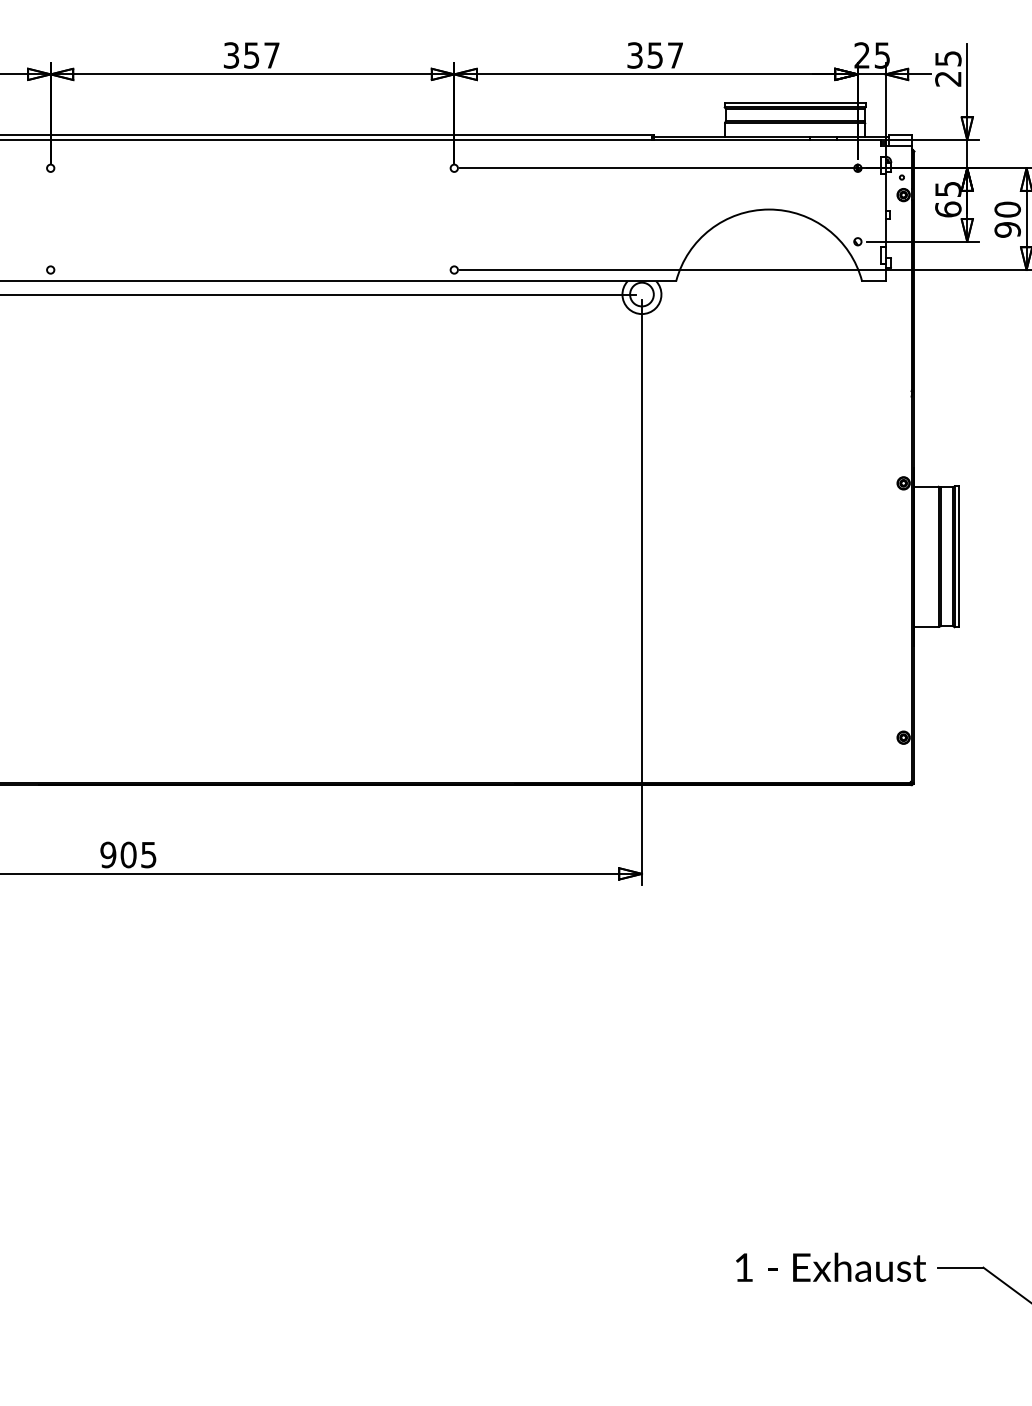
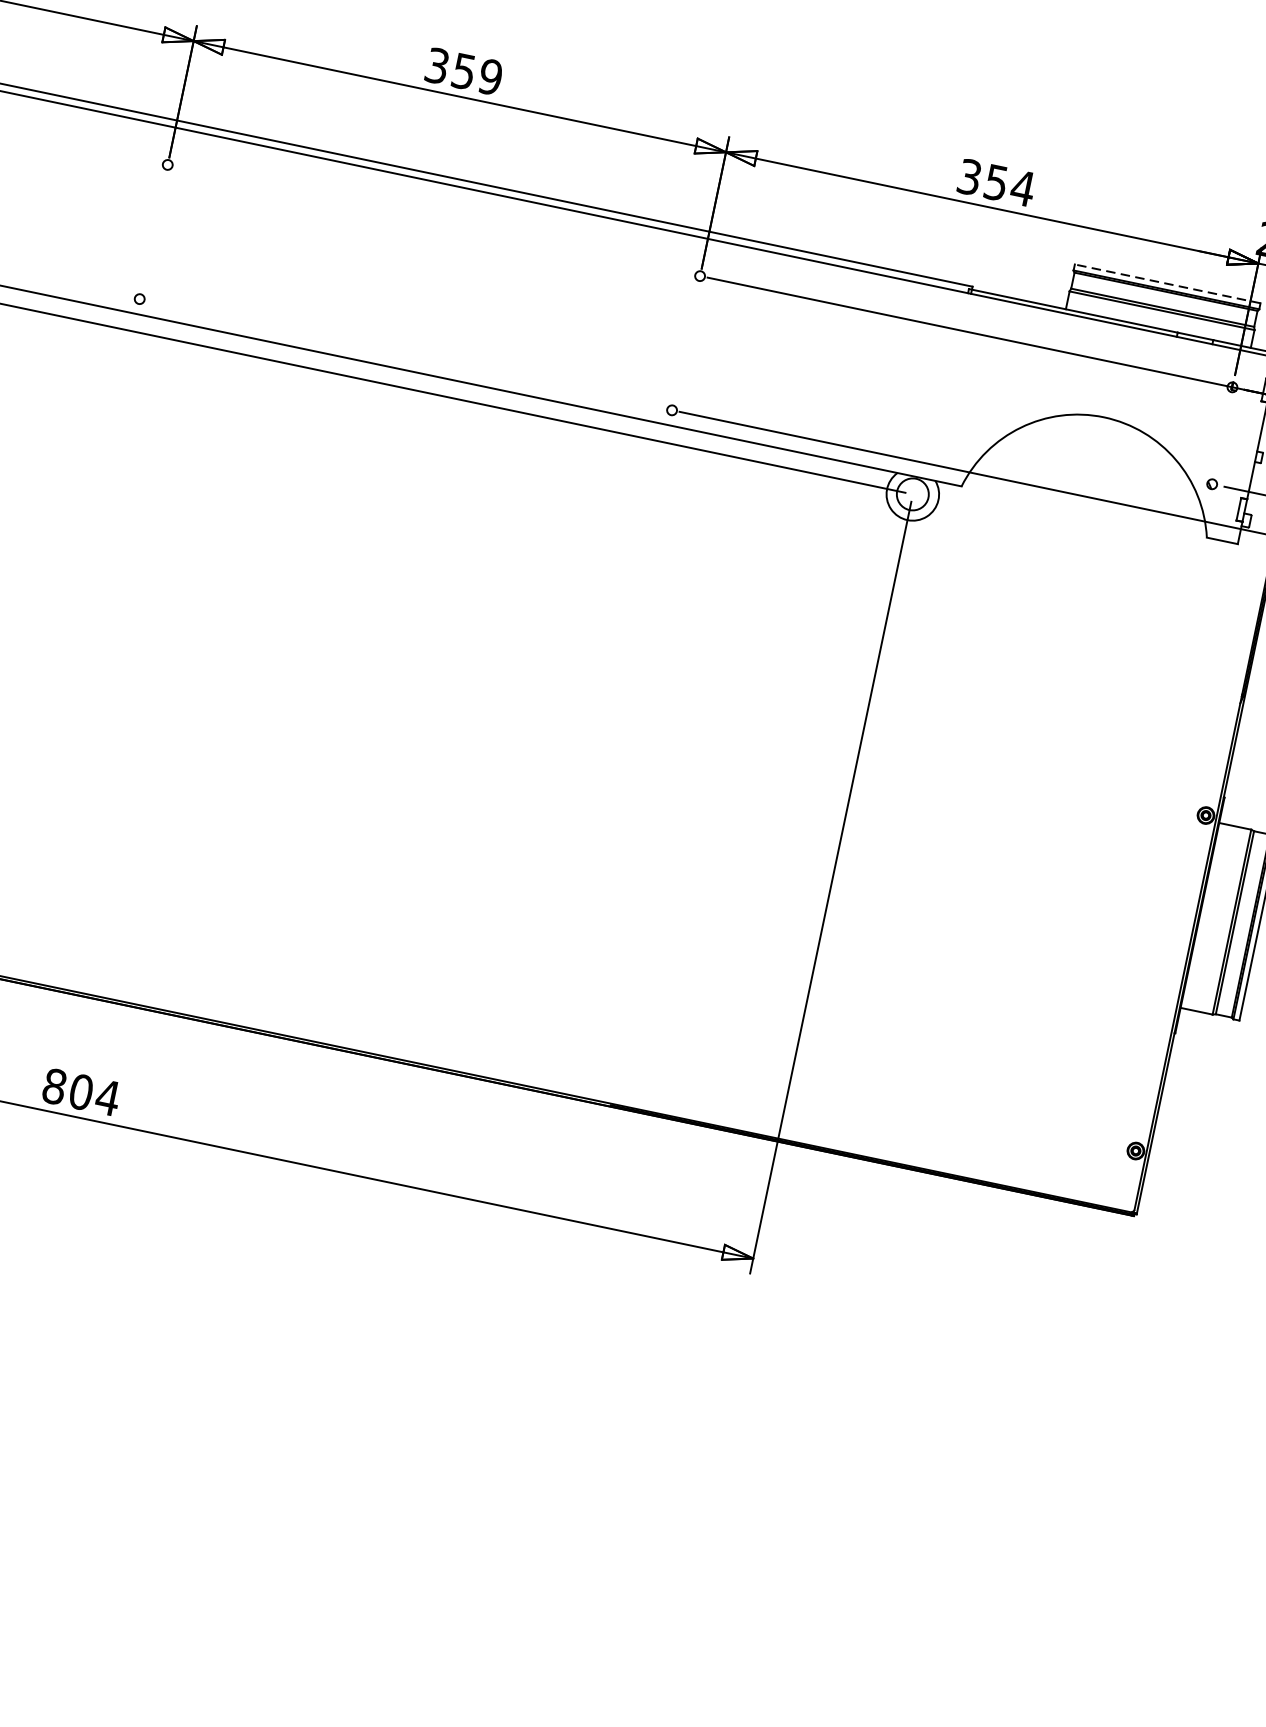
text: (271, 55) -> (490, 76), 357 -> 359
text: (675, 55) -> (1022, 188), 357 -> 354
line: (794, 102) -> (1166, 283), solid -> dashed
text: (128, 855) -> (81, 1092), 905 -> 804

